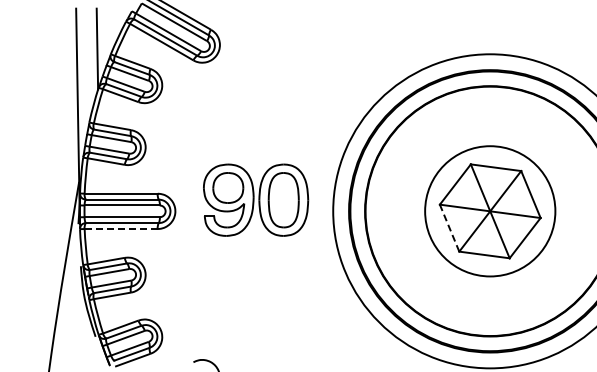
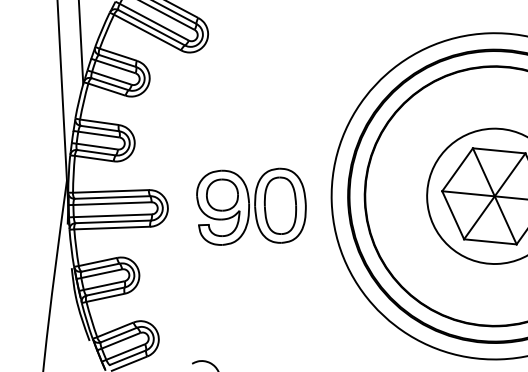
part: (256, 199) -> (252, 206), moved
line: (449, 227) -> (453, 214), dashed -> solid
line: (121, 228) -> (112, 227), dashed -> solid

